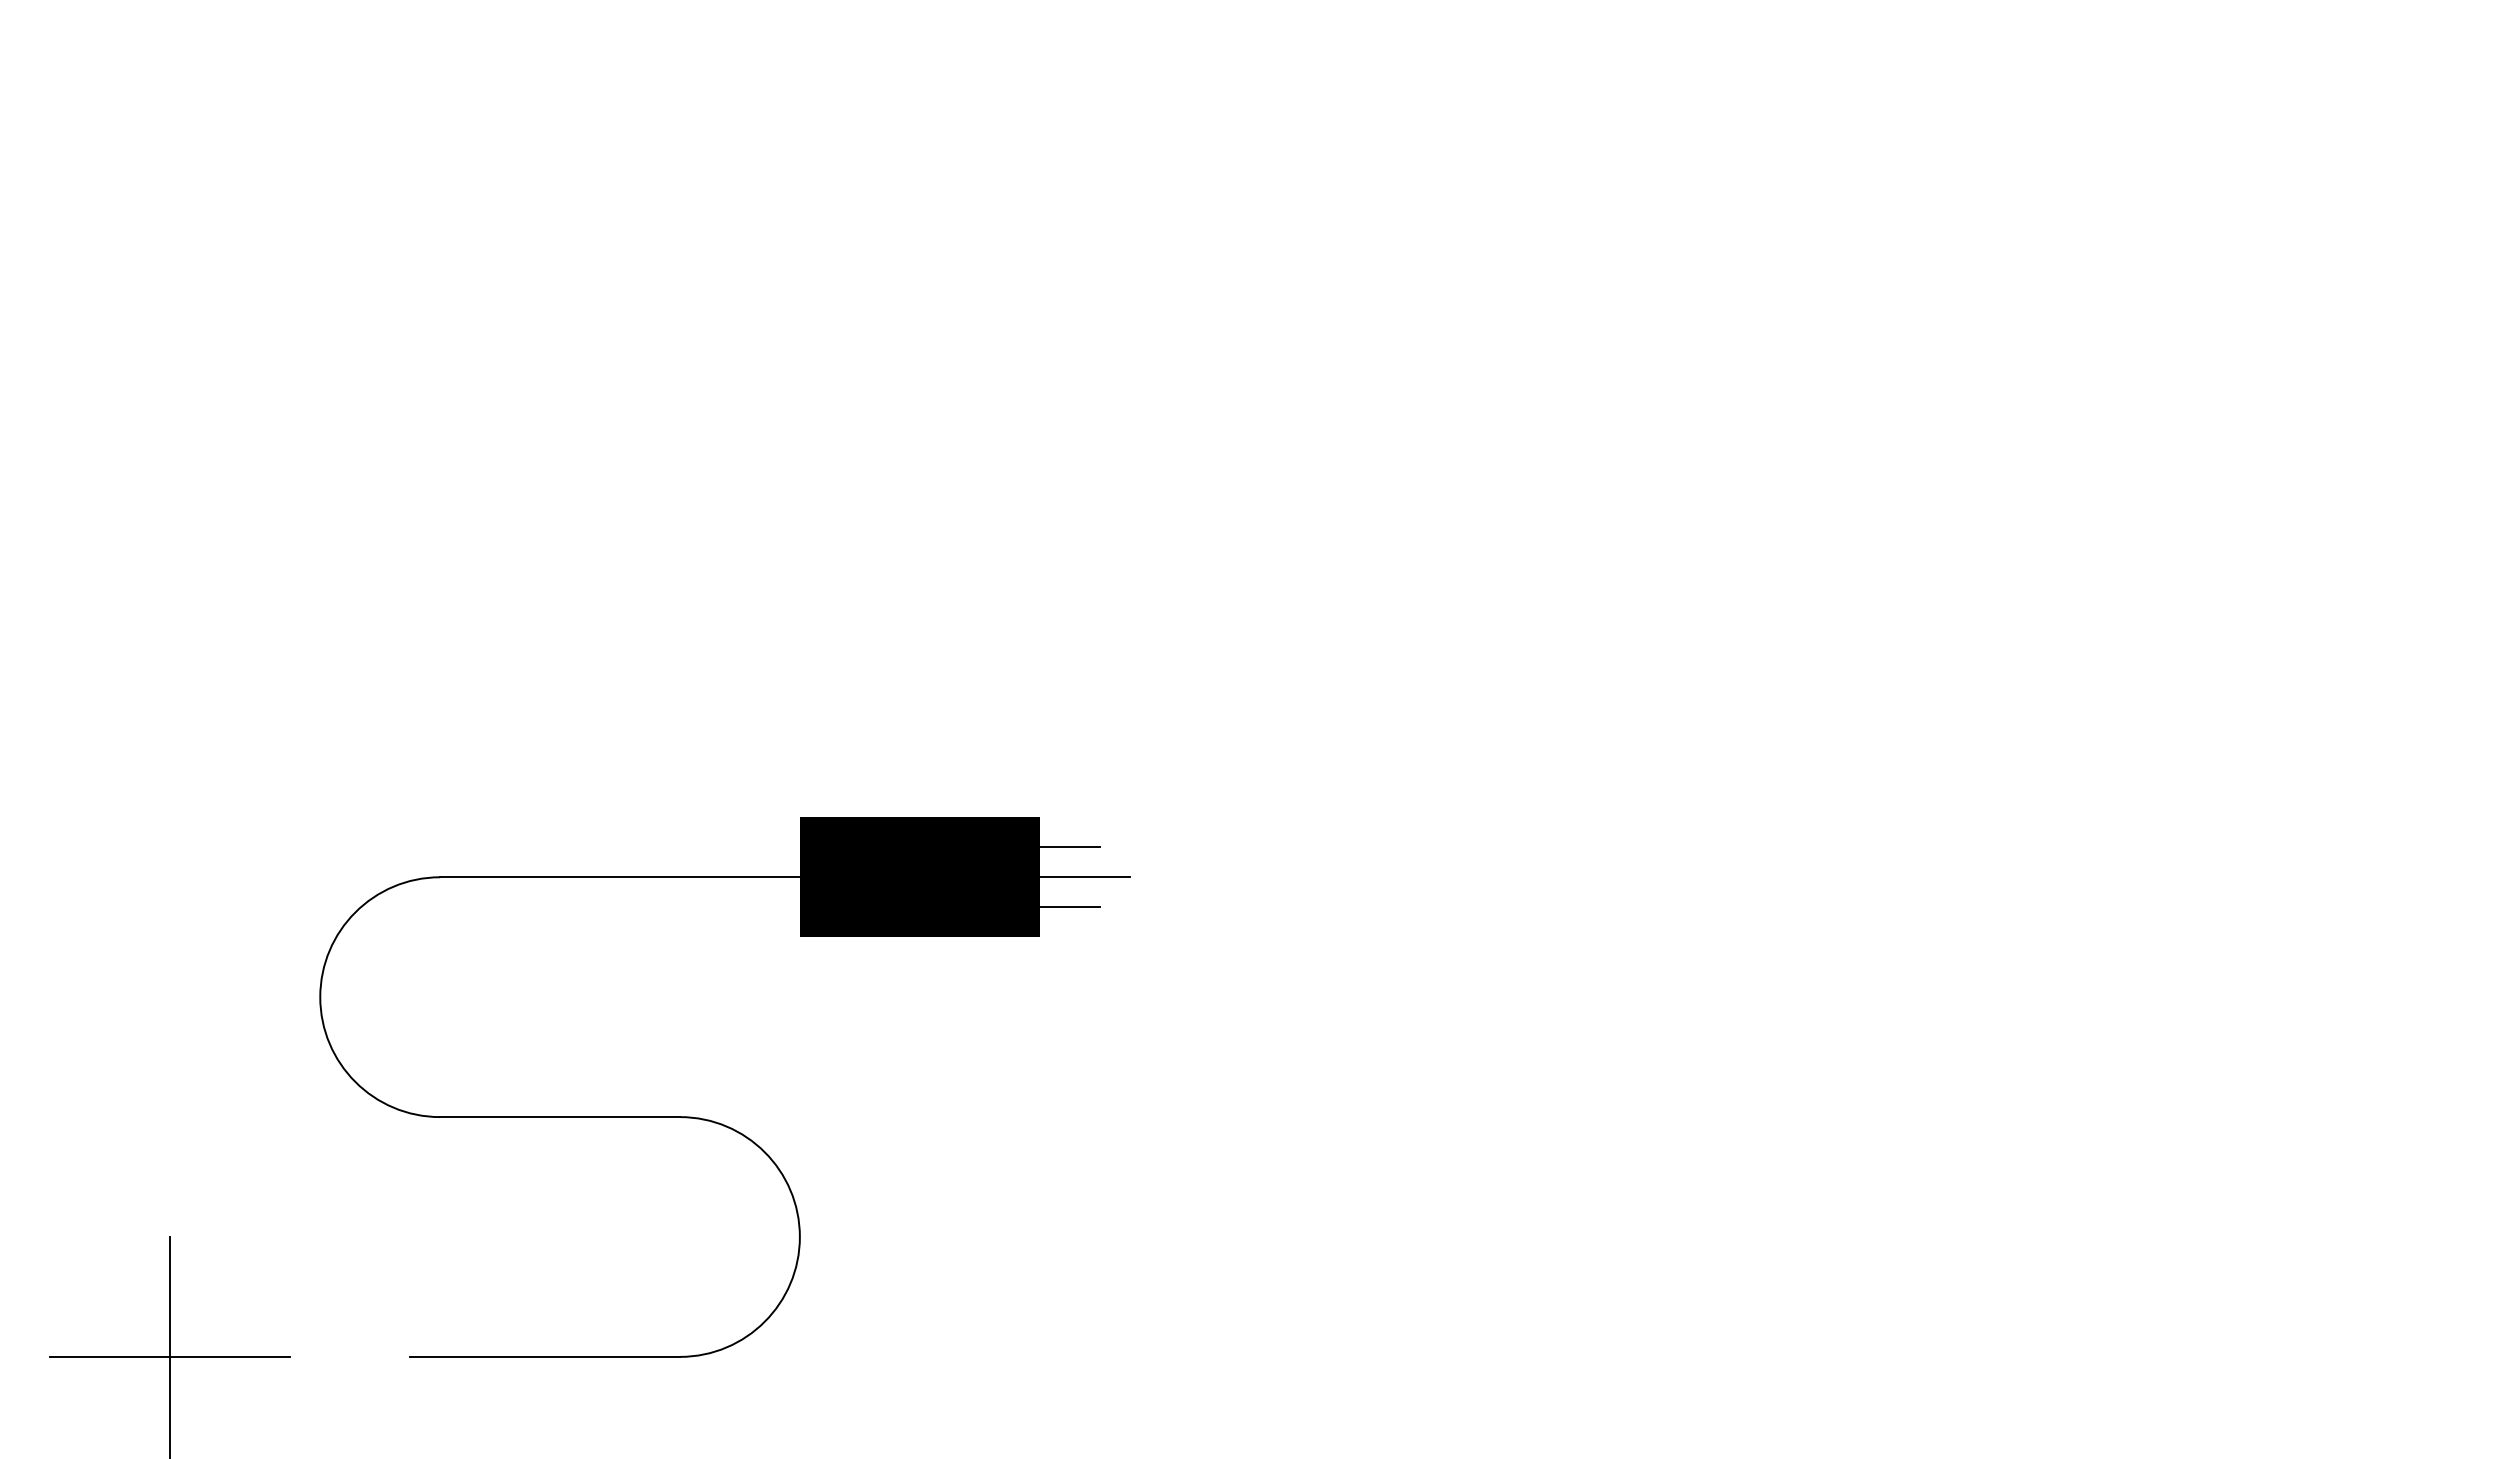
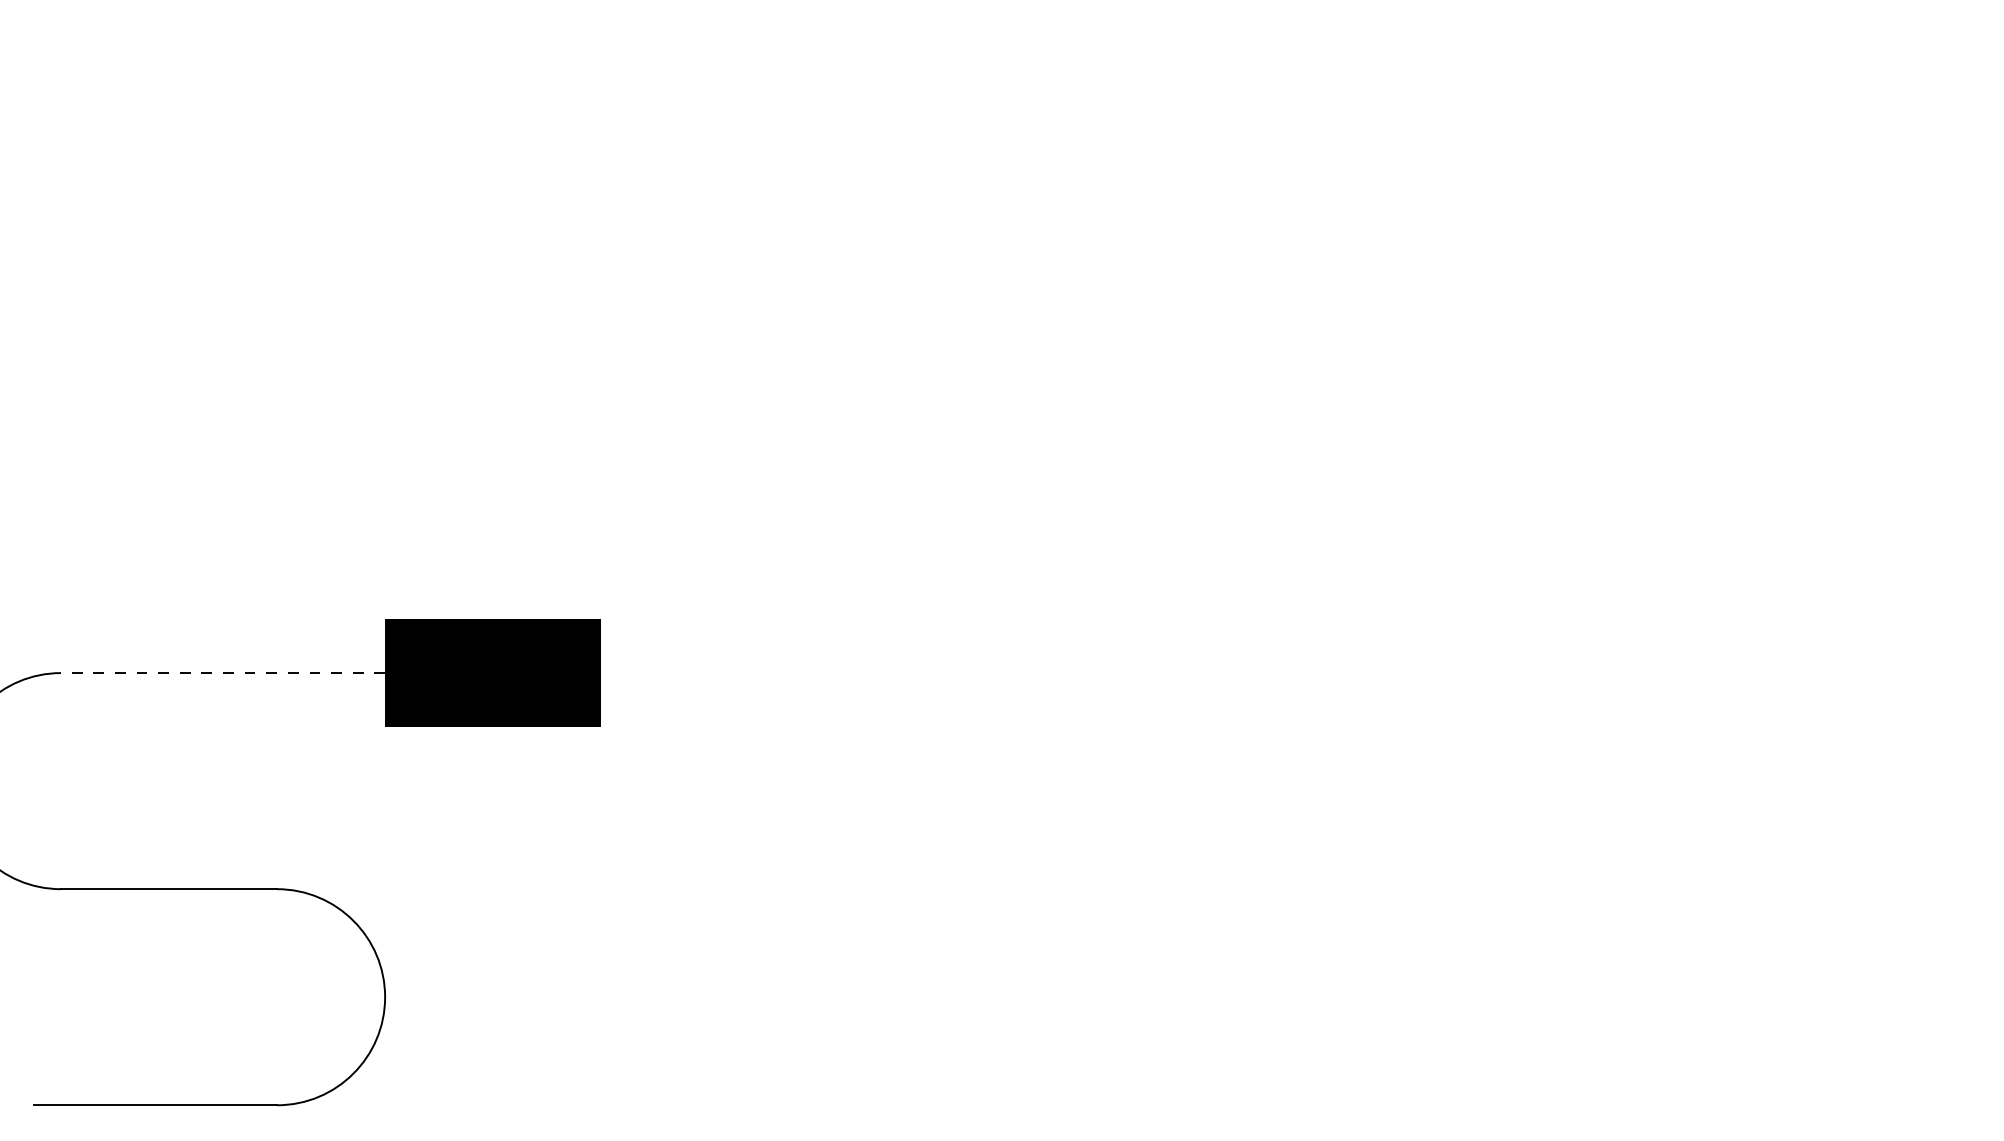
line: (1069, 847) -> (628, 646), removed
line: (620, 877) -> (223, 673), solid -> dashed
line: (1084, 877) -> (641, 673), removed
line: (1069, 907) -> (628, 700), removed

